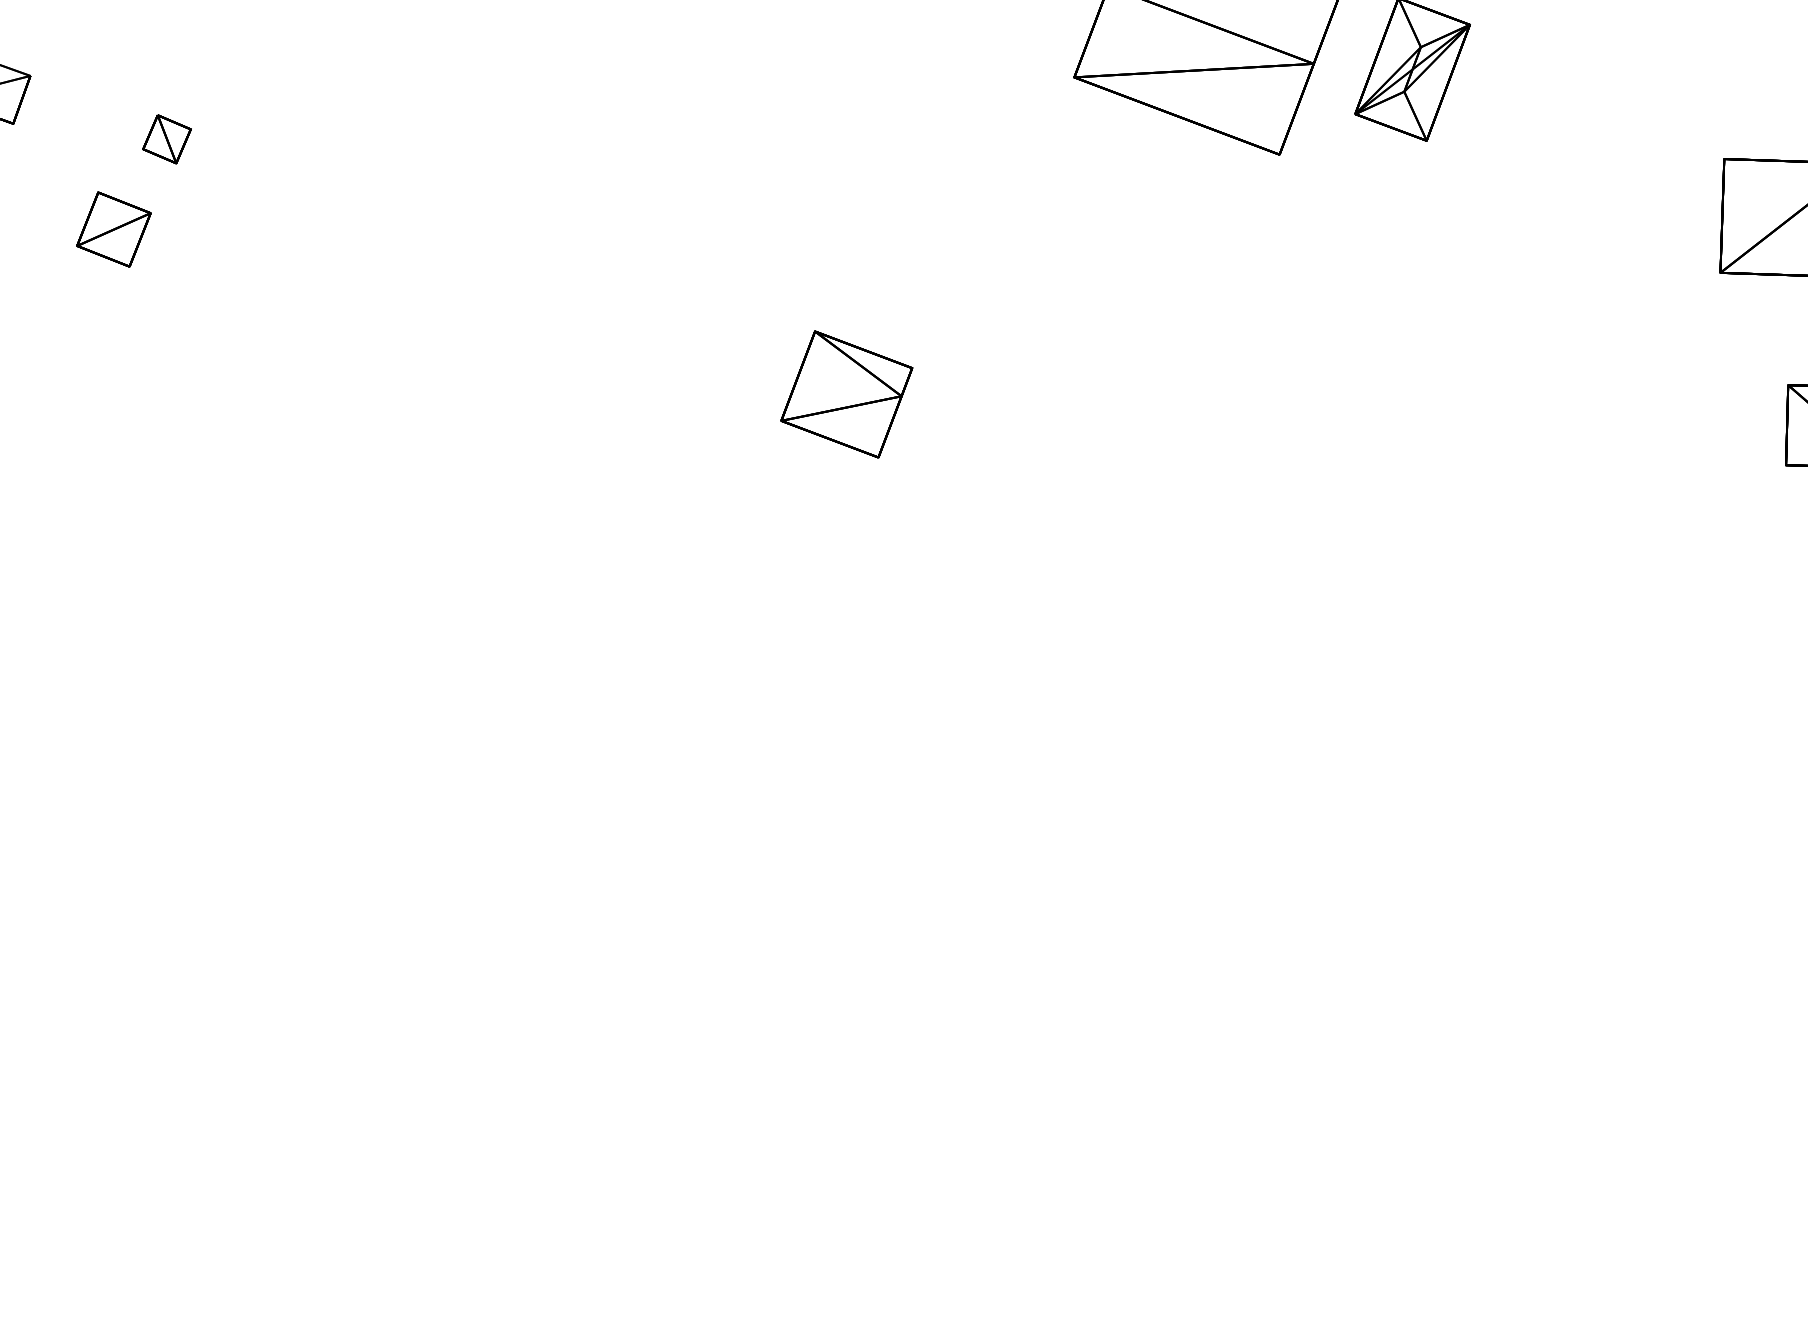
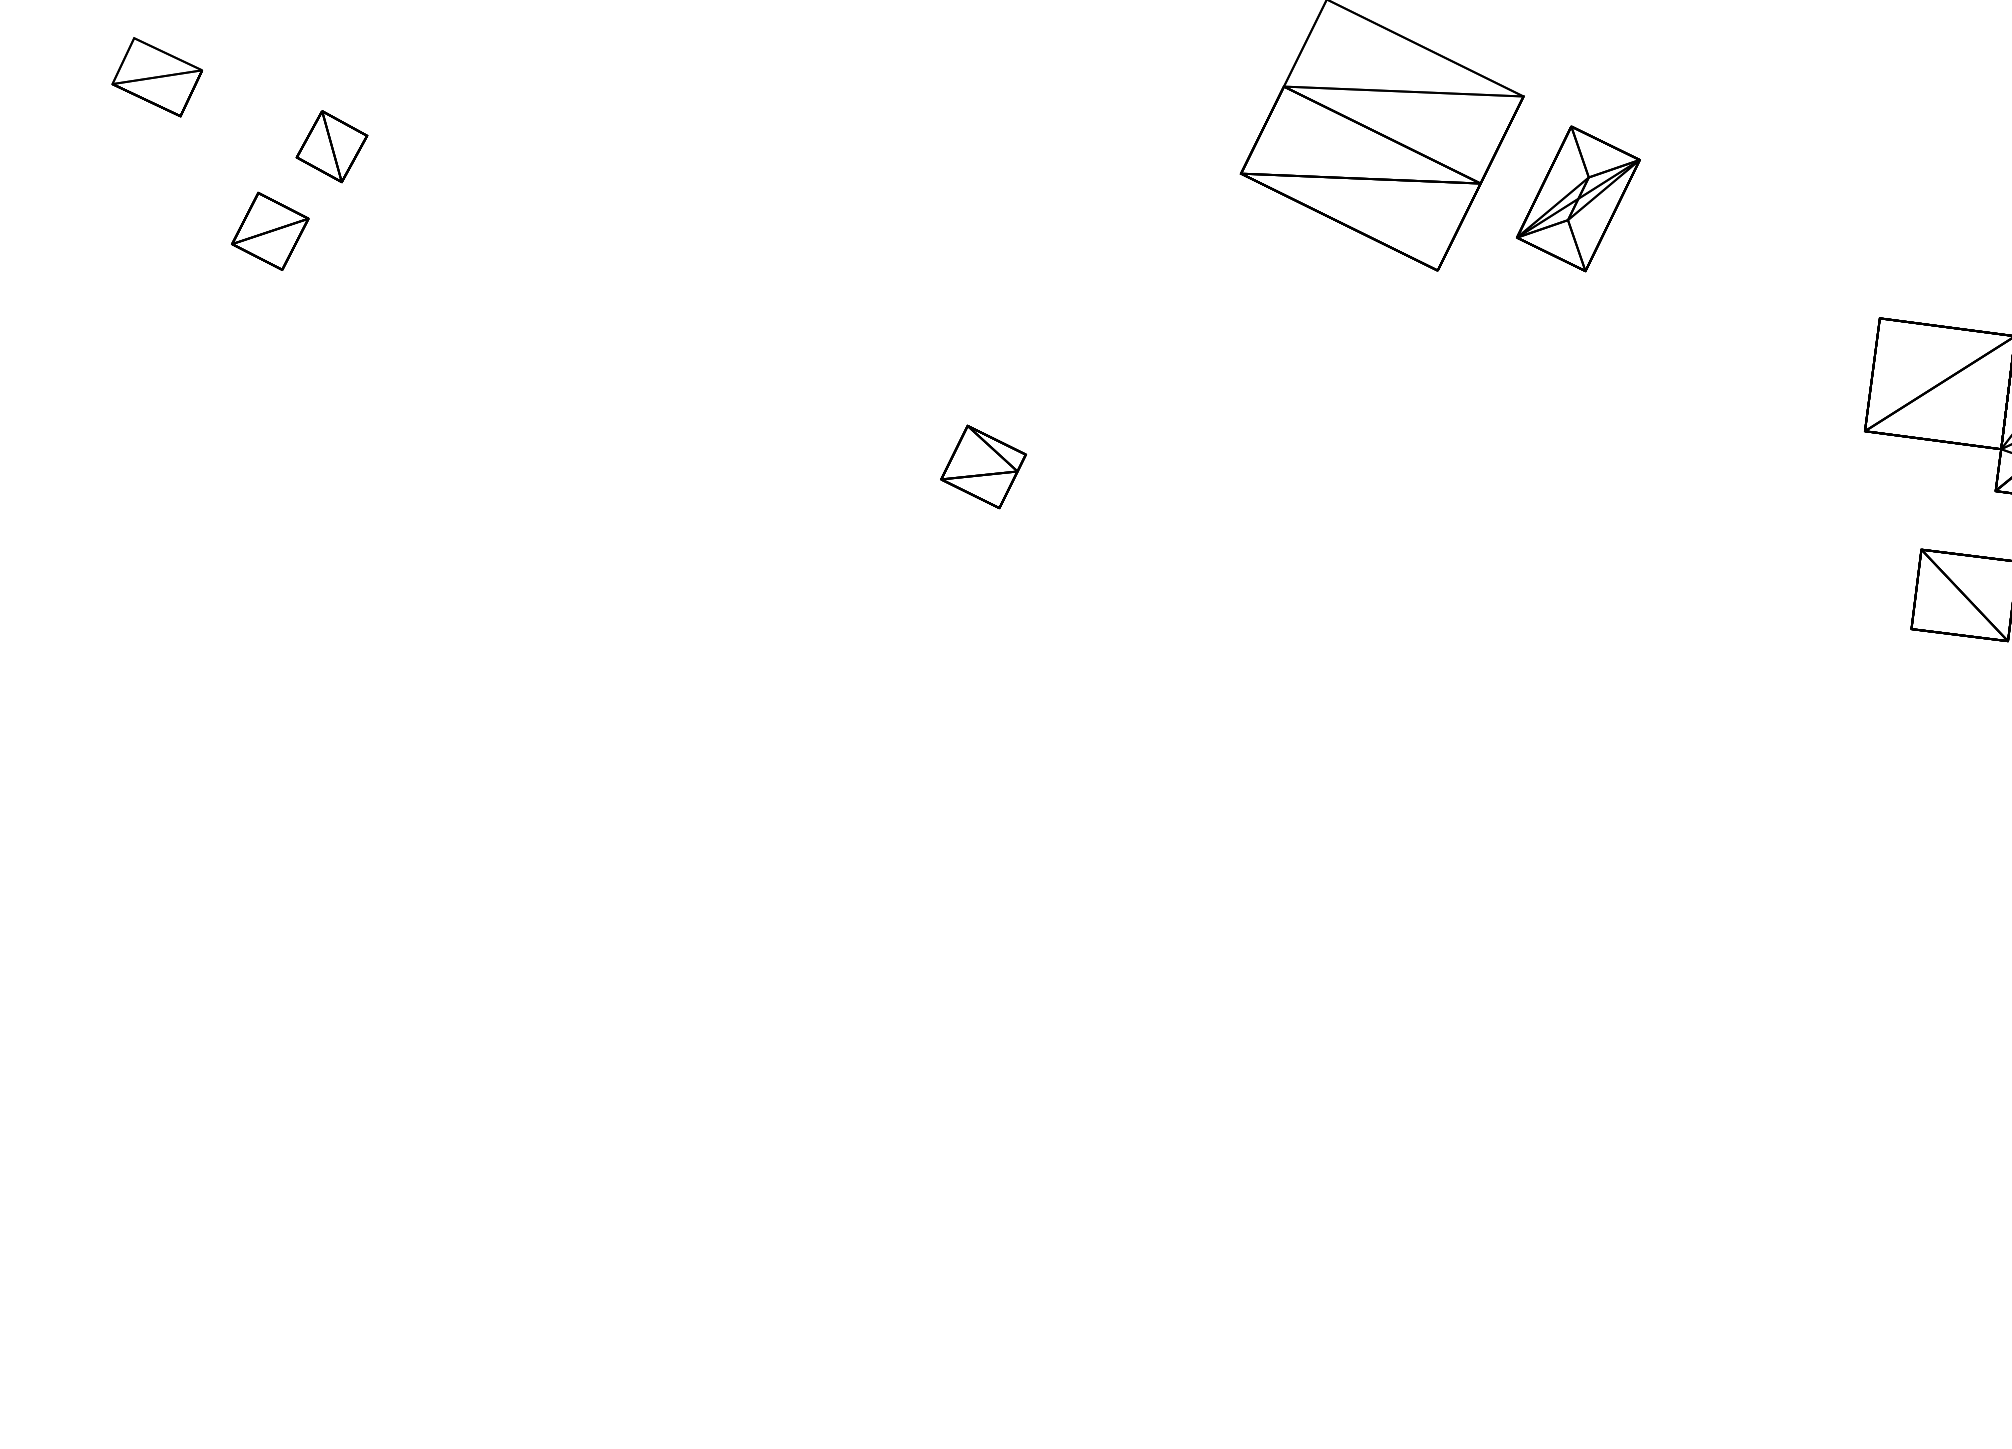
part: (166, 139) -> (331, 146), size x1.43
part: (846, 393) -> (983, 466), size x0.62

